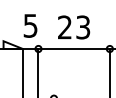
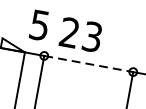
text: (74, 27) -> (81, 35), moved
line: (74, 49) -> (89, 64), solid -> dashed

